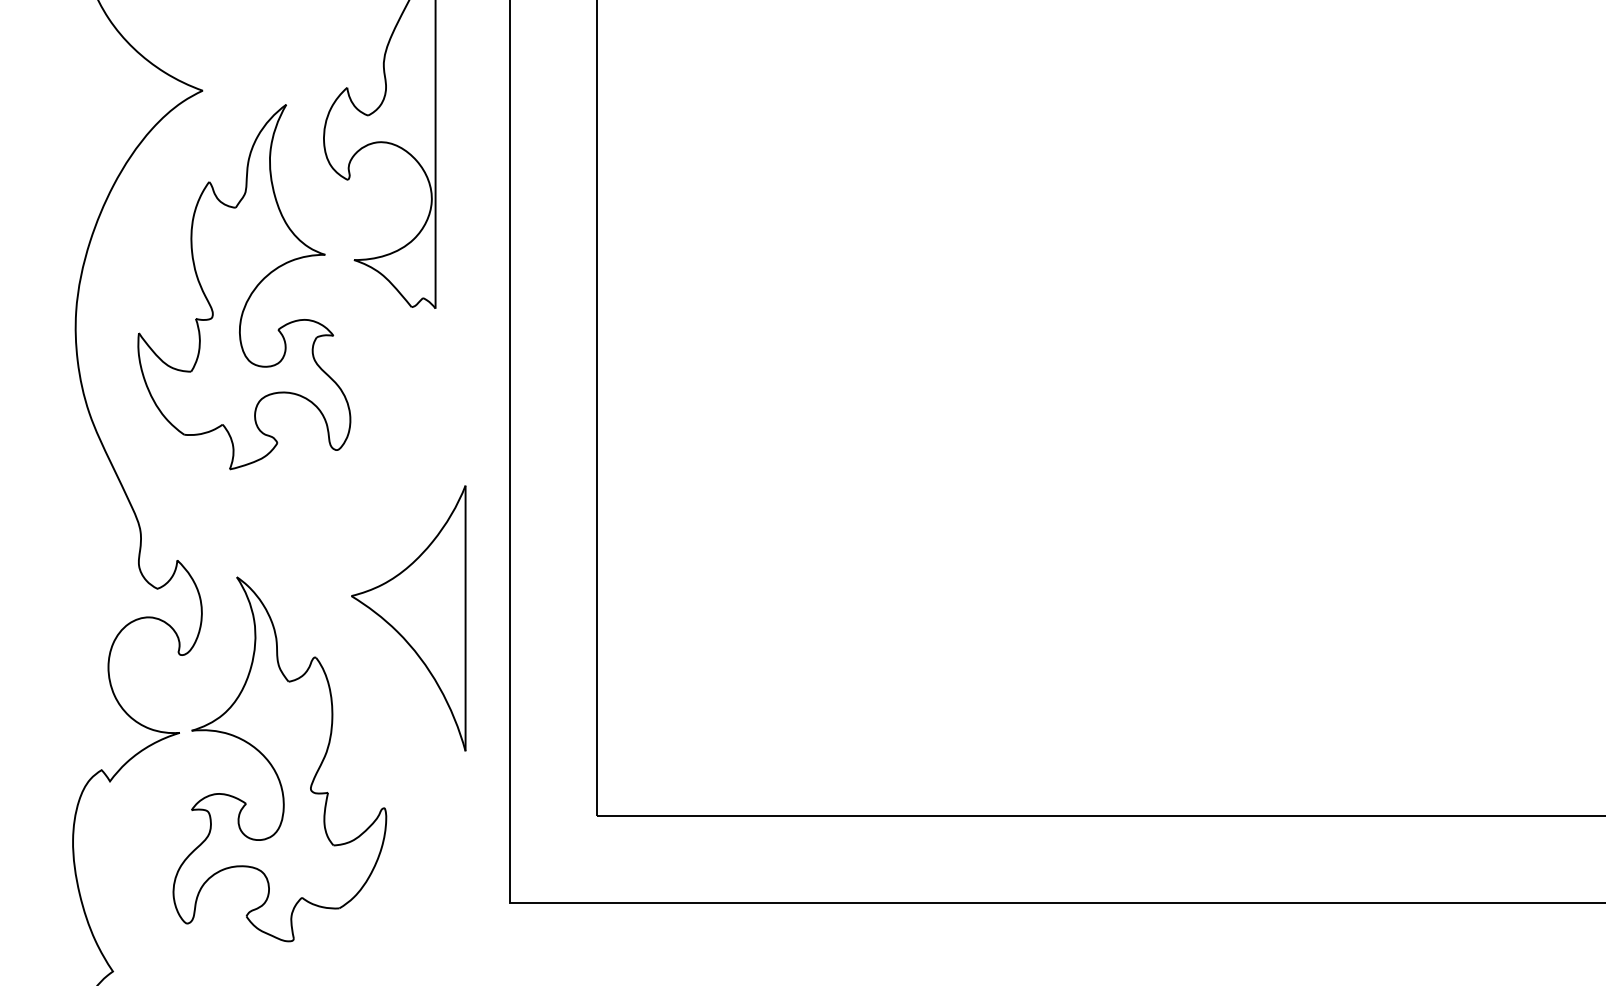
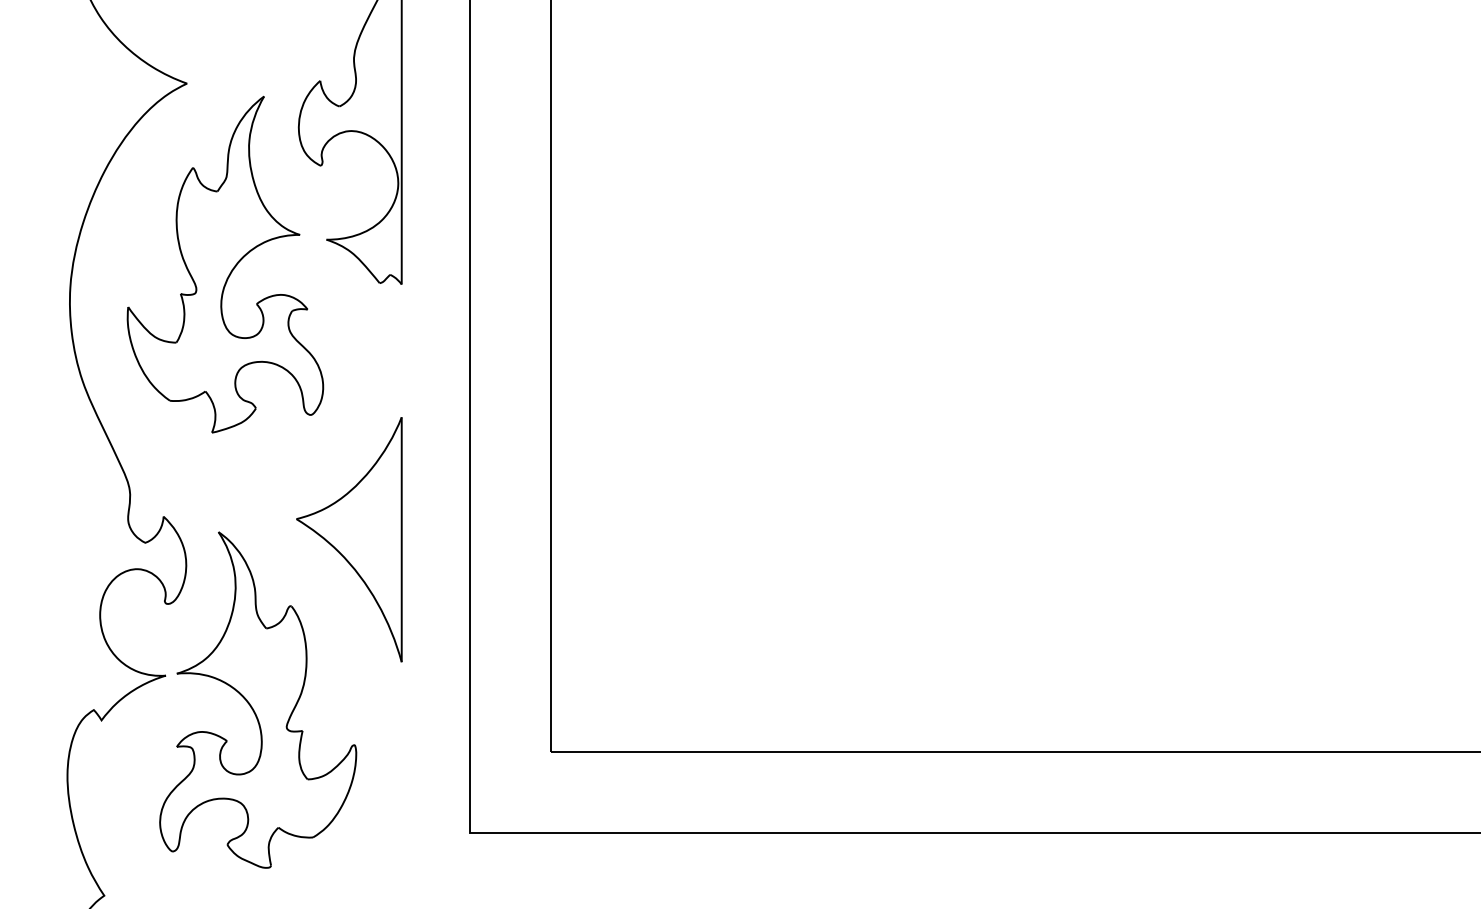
part: (408, 618) -> (349, 539), moved

